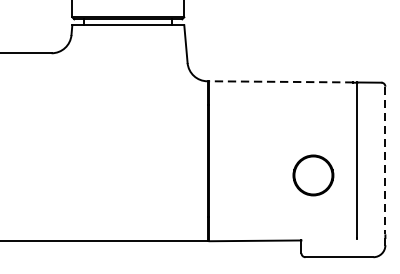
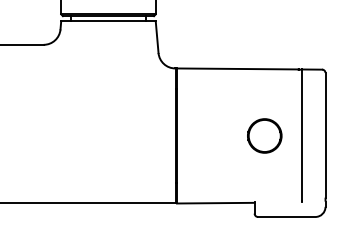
line: (281, 81) -> (237, 68), dashed -> solid
line: (385, 160) -> (325, 135), dashed -> solid
part: (313, 174) -> (264, 135), moved

